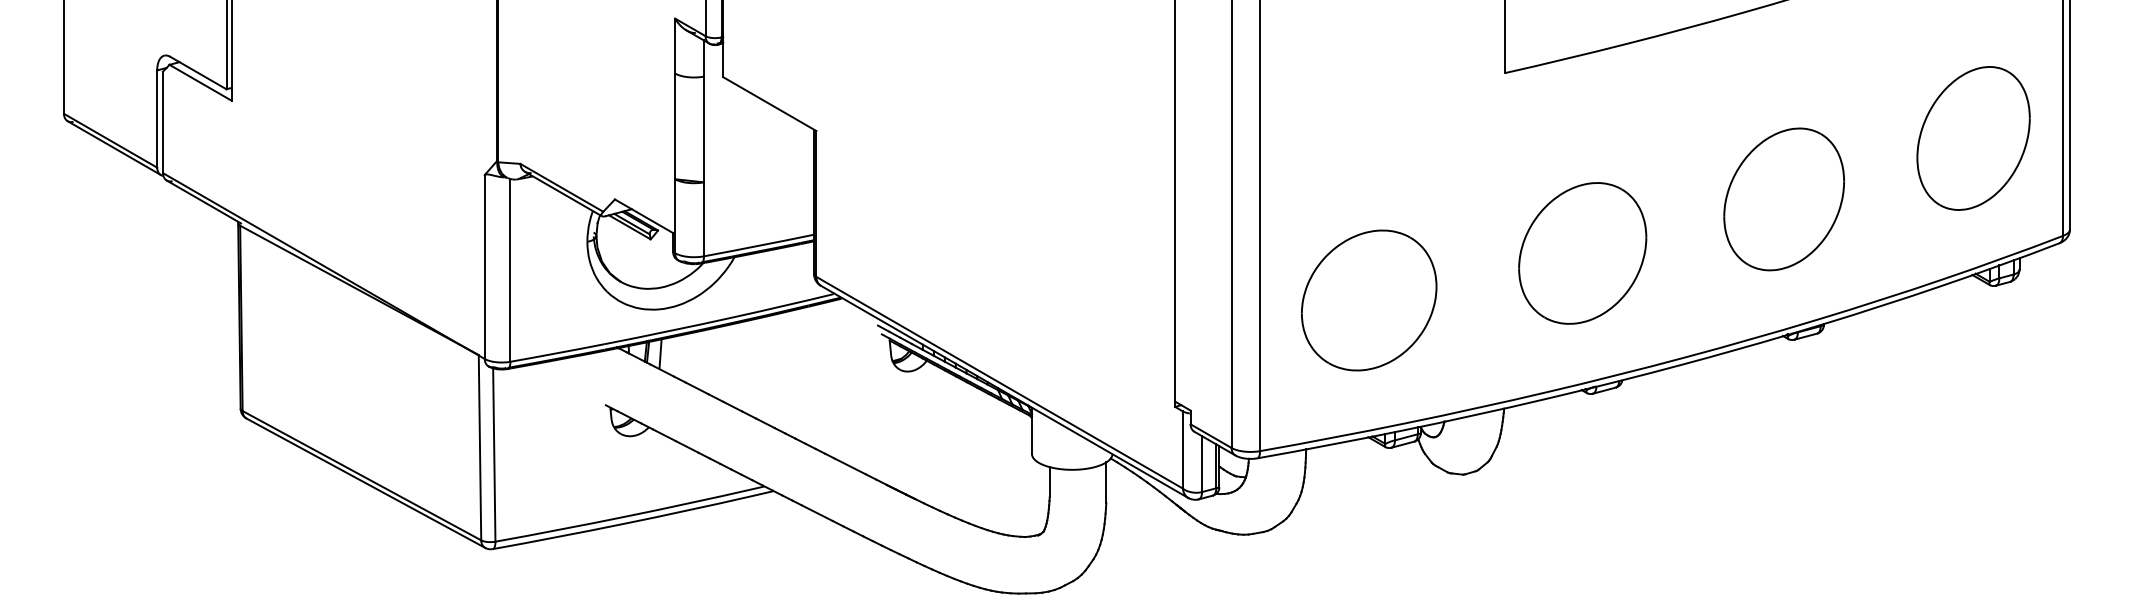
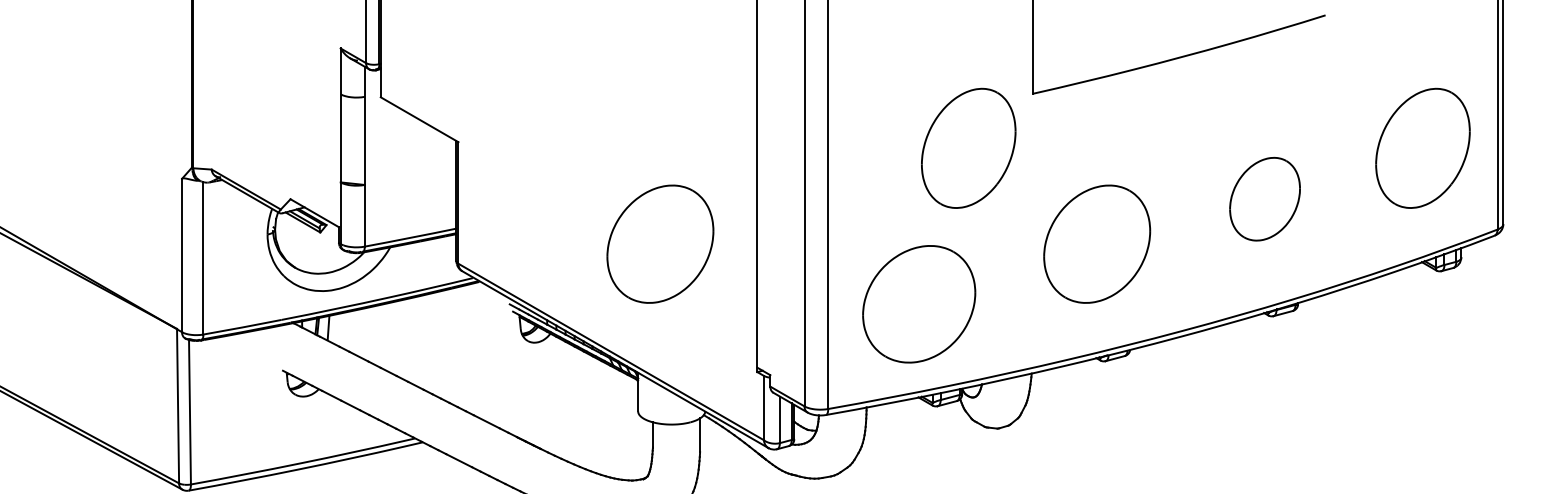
part: (1428, 138) -> (968, 148), added
part: (1783, 199) -> (1264, 199), size x0.7
part: (1058, 253) -> (660, 244), added
part: (1369, 300) -> (919, 304), moved

